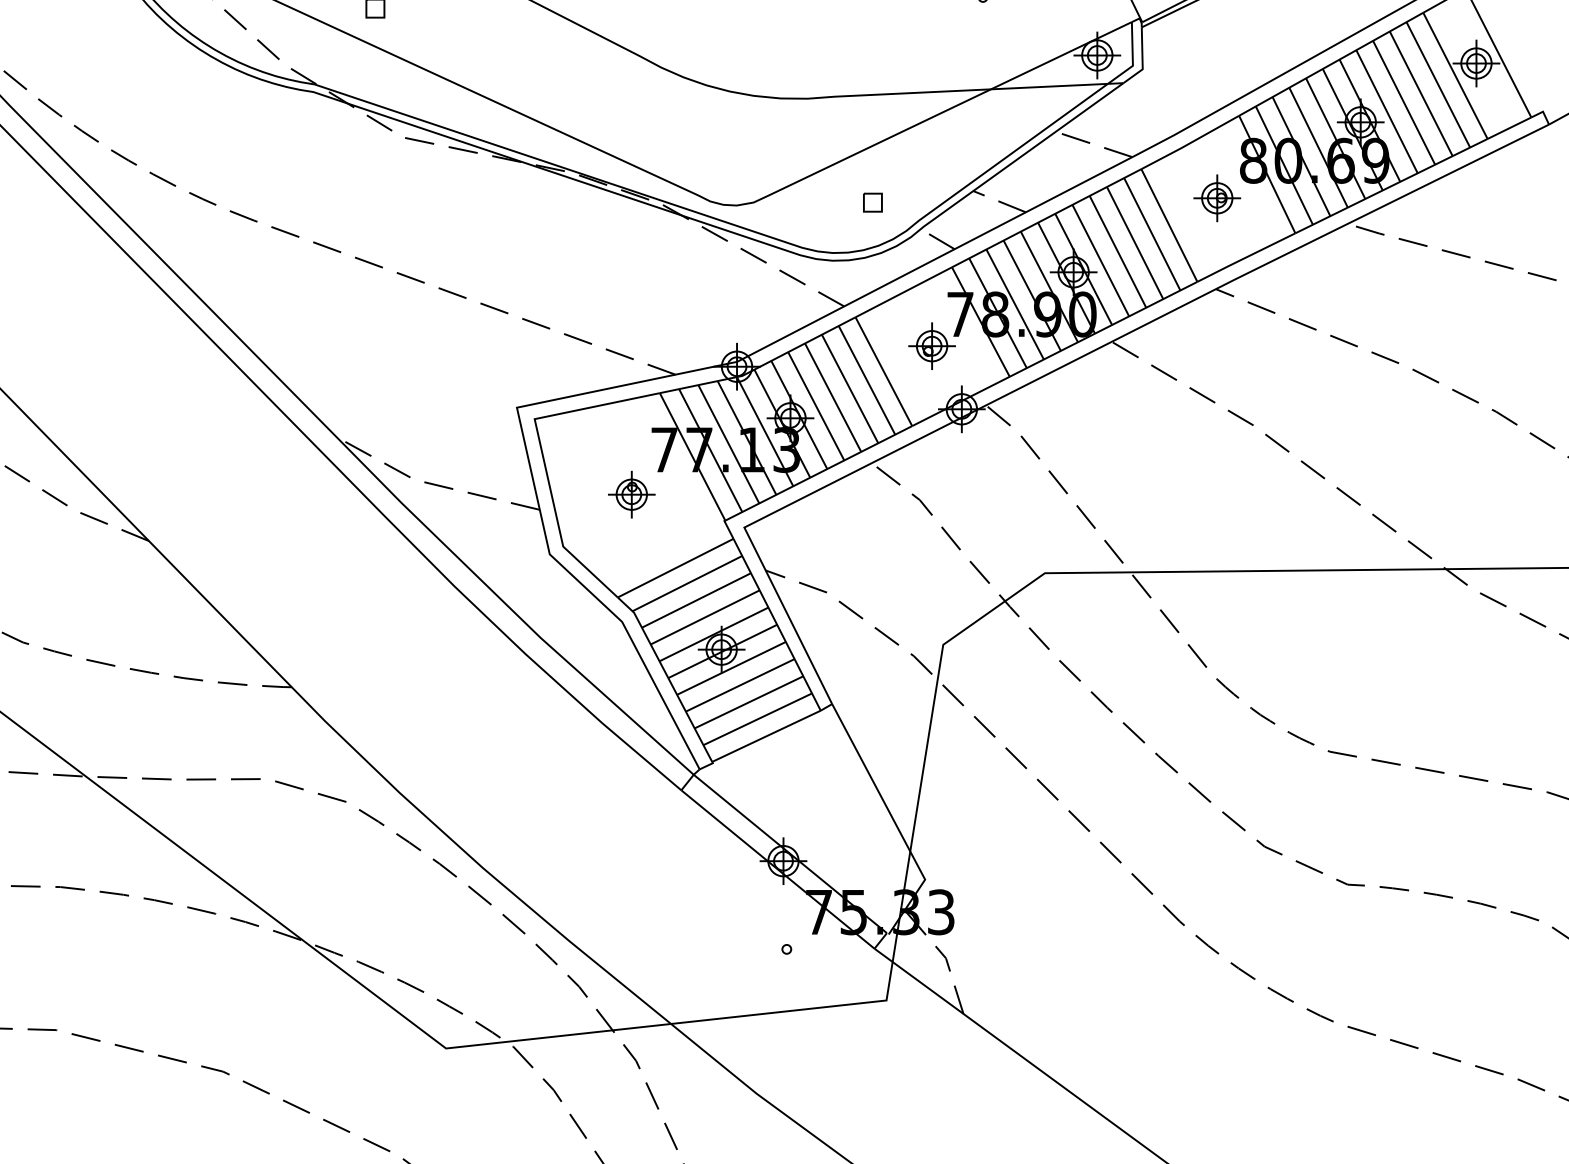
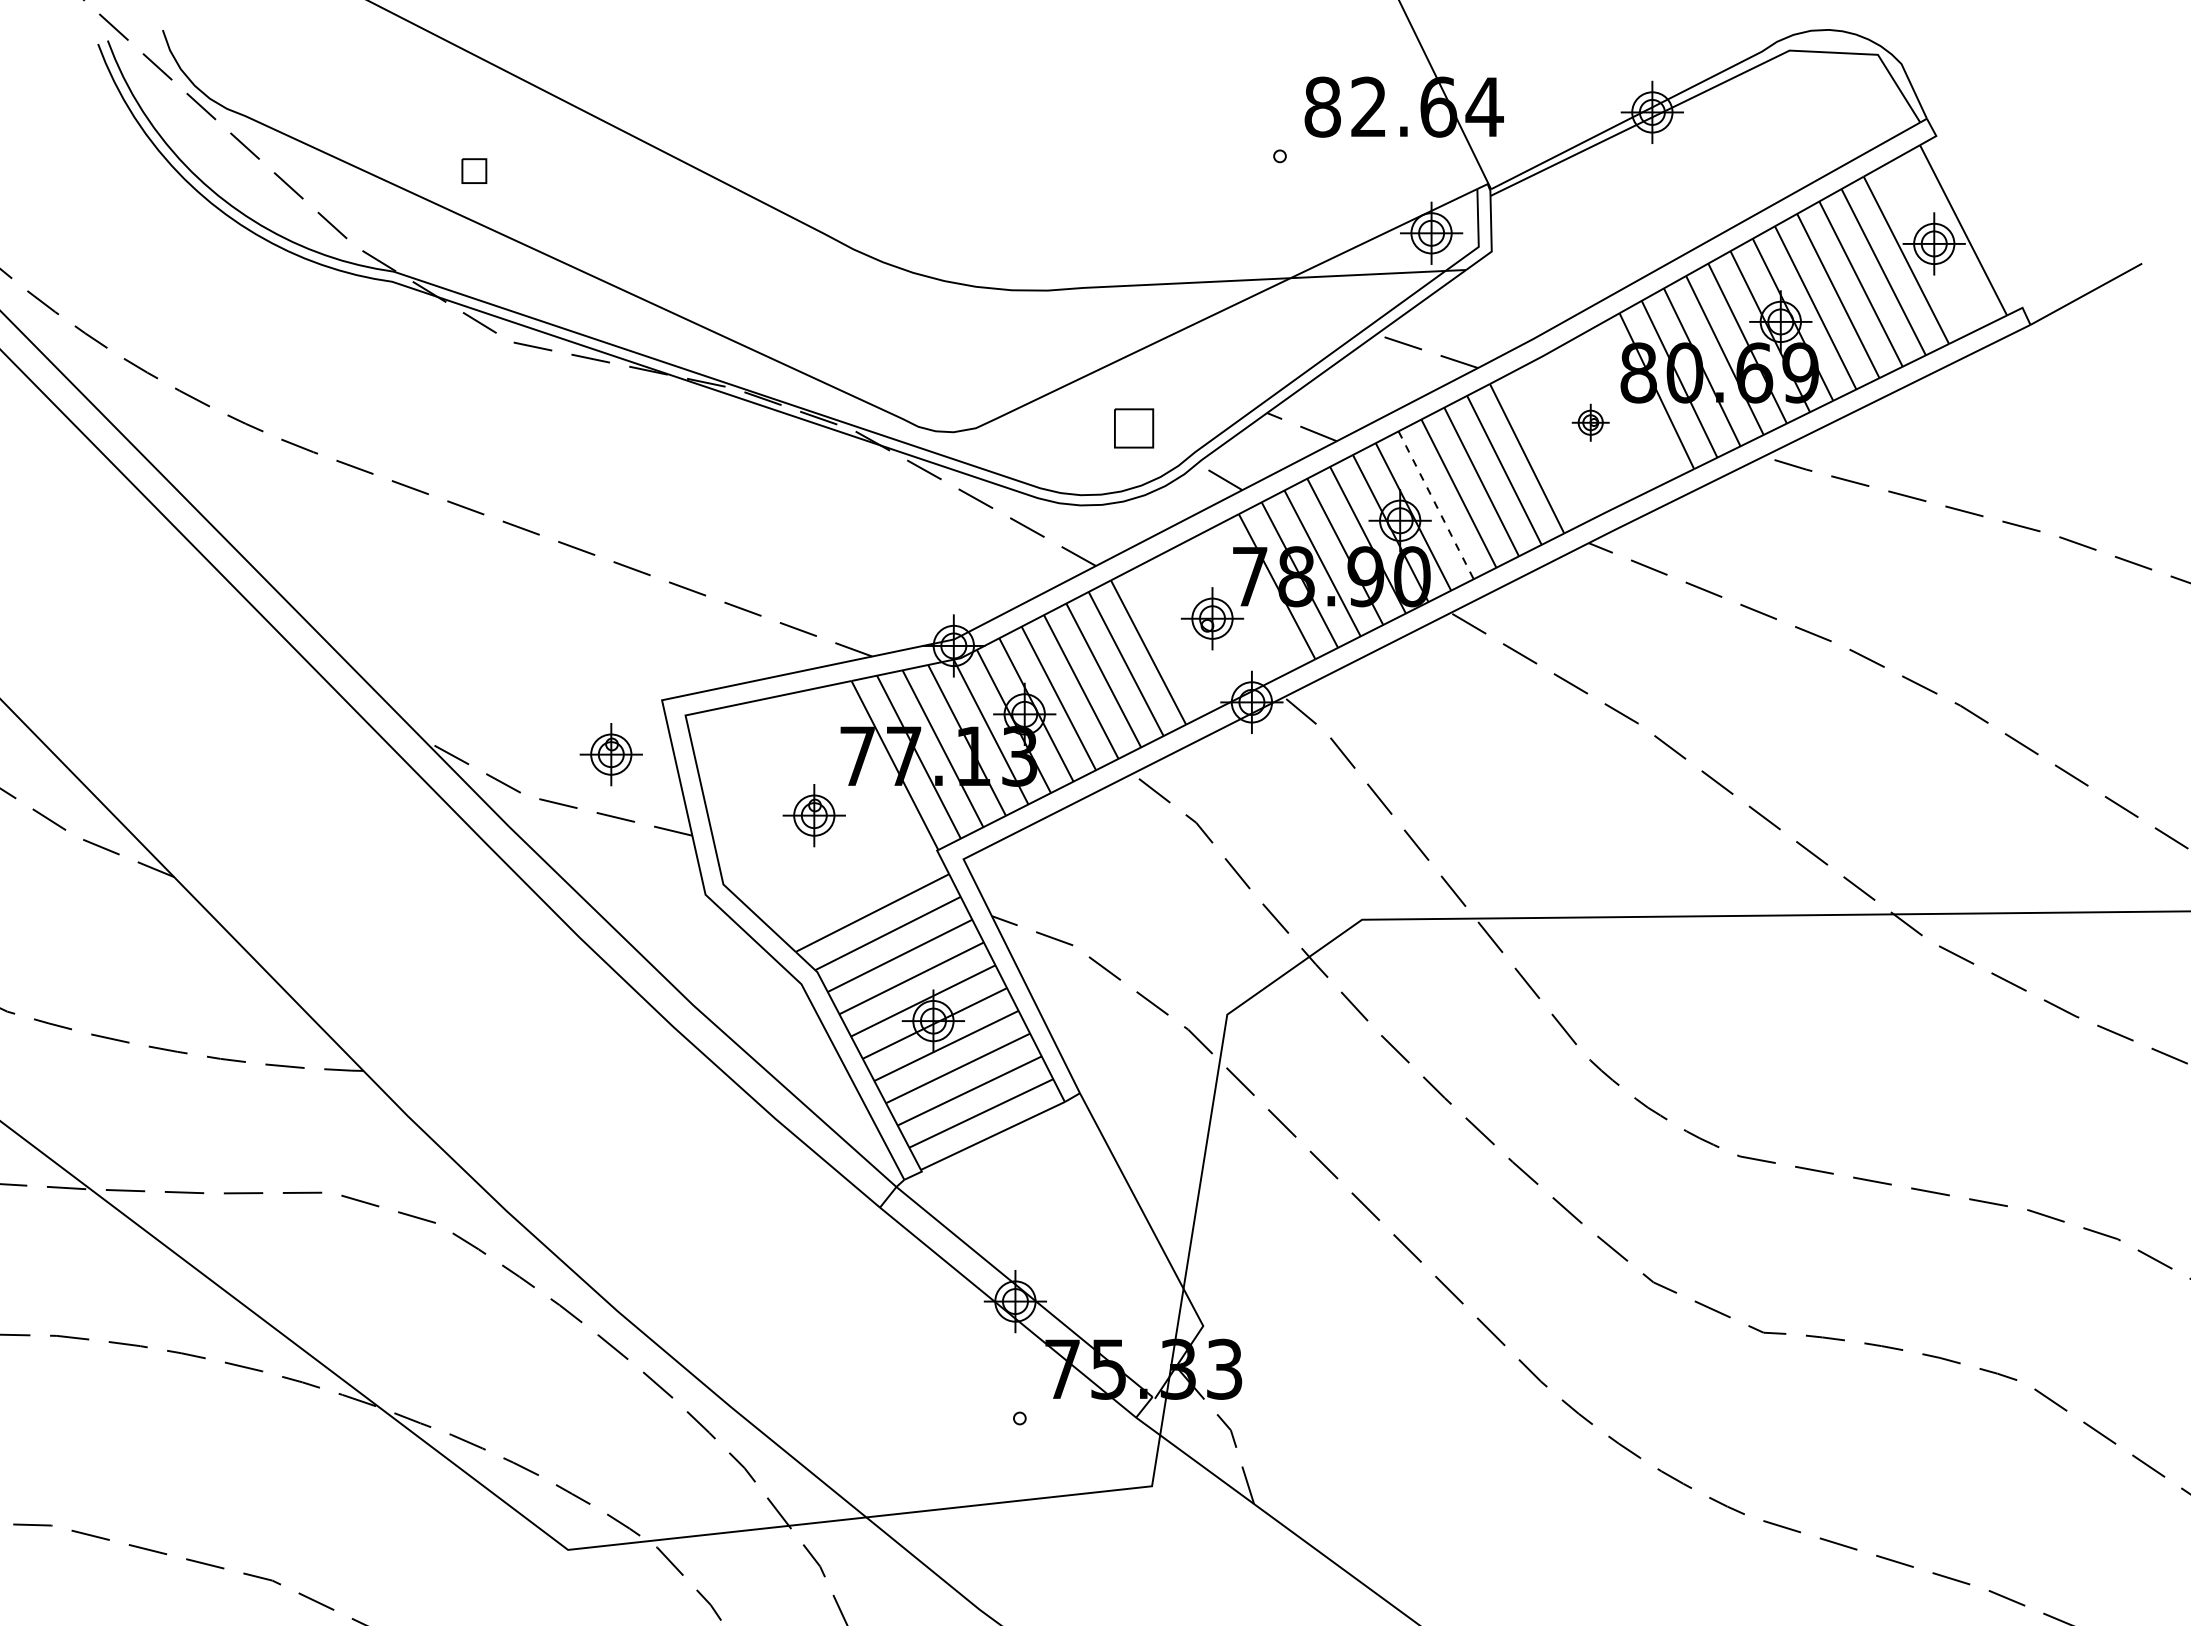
part: (1217, 198) -> (1590, 422), size x0.6
part: (872, 202) -> (1133, 428), size x1.6
line: (1101, 260) -> (1436, 505), solid -> dashed
part: (478, 448) -> (610, 754), added

